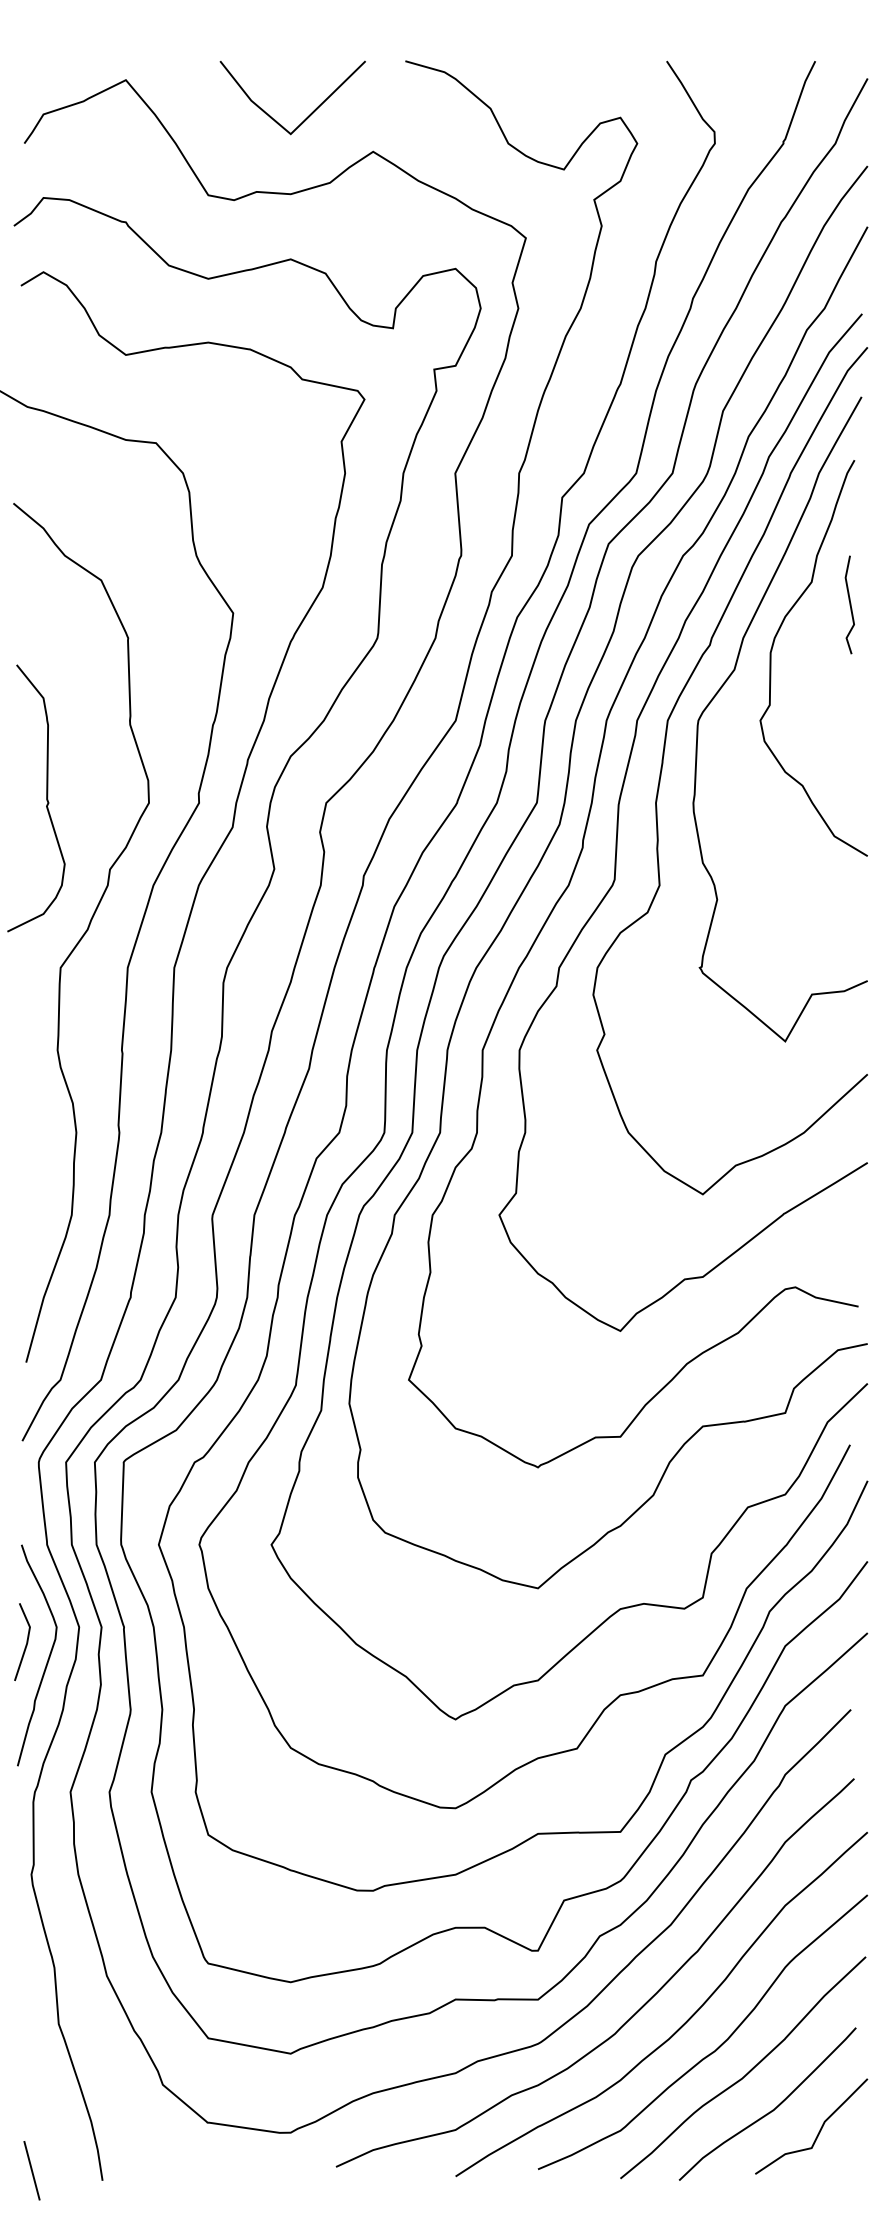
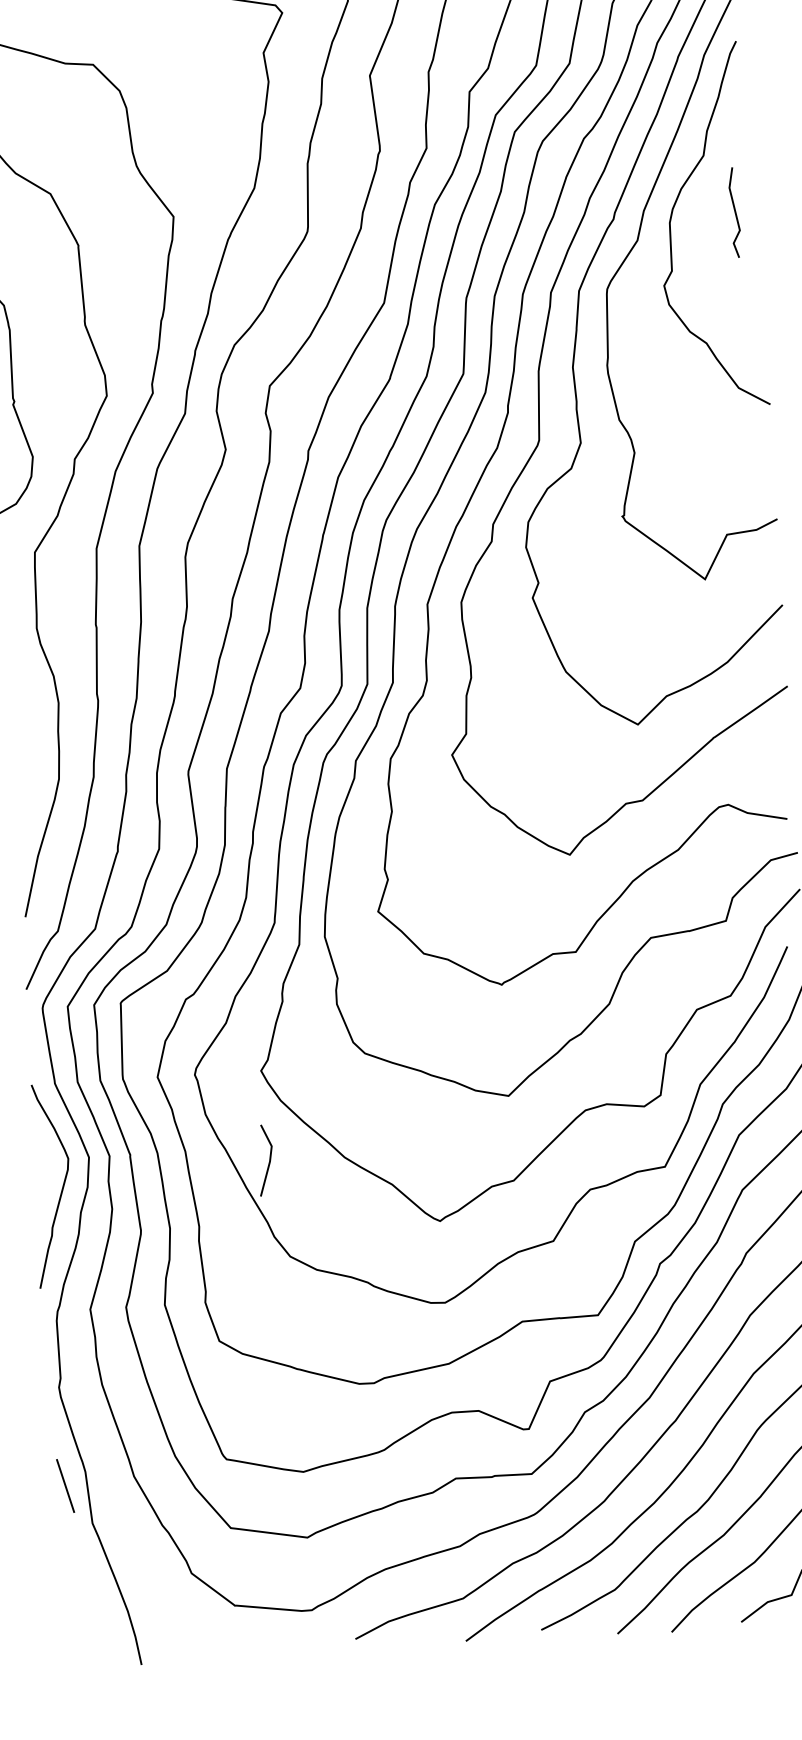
line: (849, 604) -> (734, 212), moved
line: (26, 1641) -> (269, 1159), moved
line: (31, 2170) -> (65, 1485), moved

